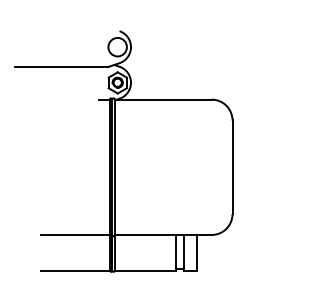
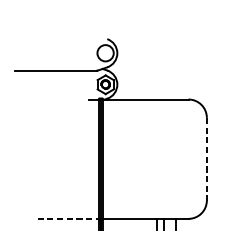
line: (232, 167) -> (206, 159), solid -> dashed
line: (75, 234) -> (68, 218), solid -> dashed

